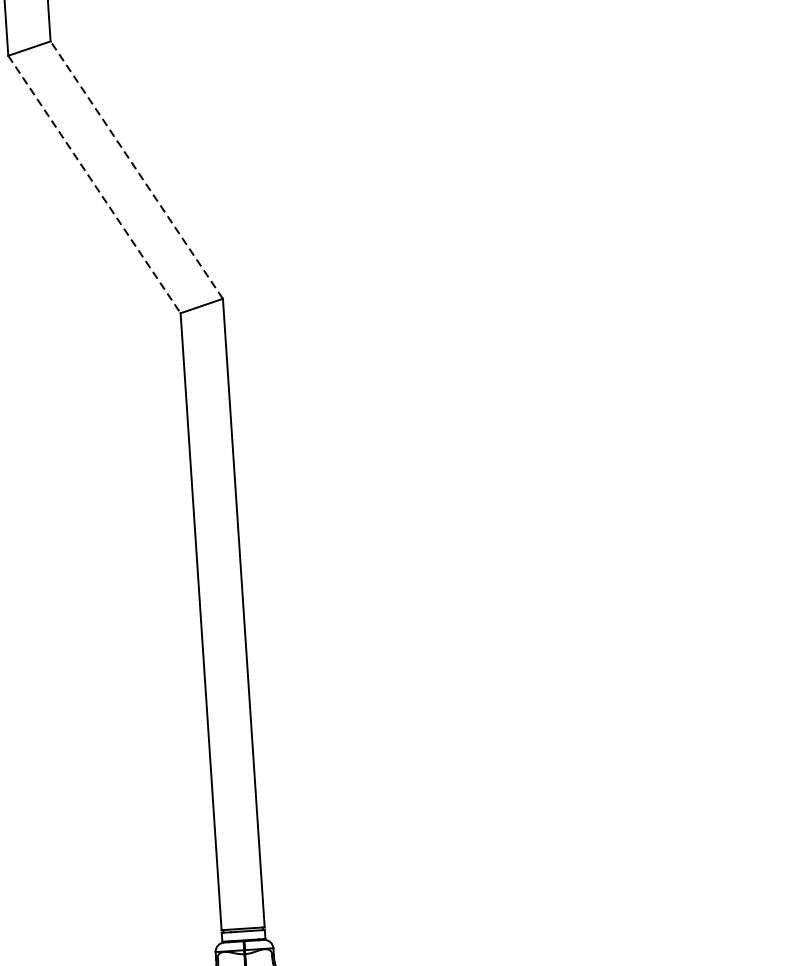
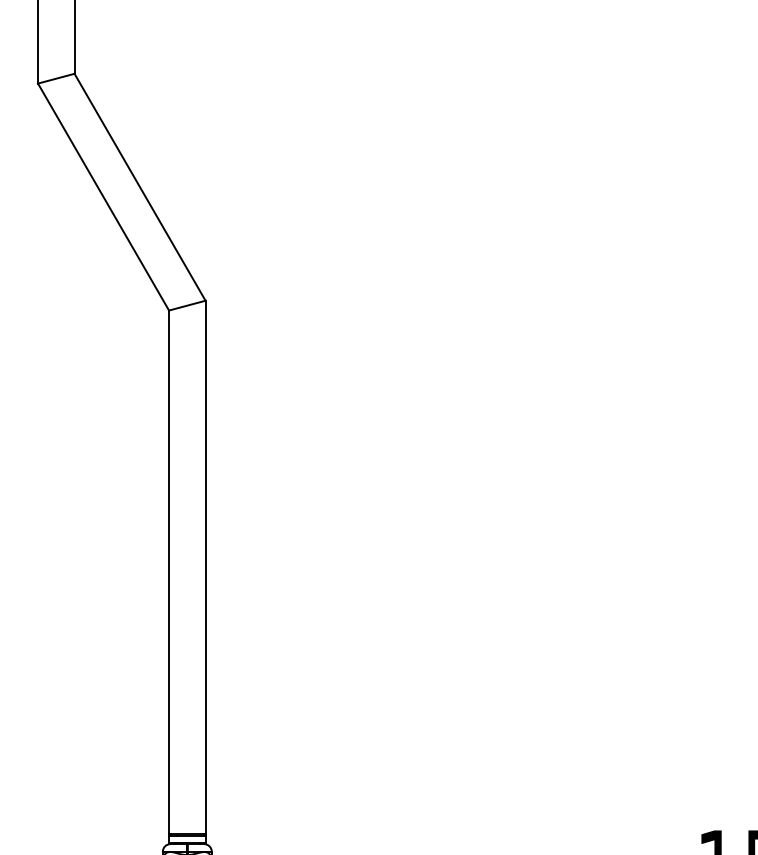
line: (136, 169) -> (139, 186), dashed -> solid
line: (94, 185) -> (103, 197), dashed -> solid

